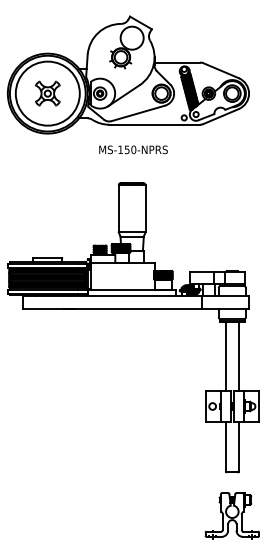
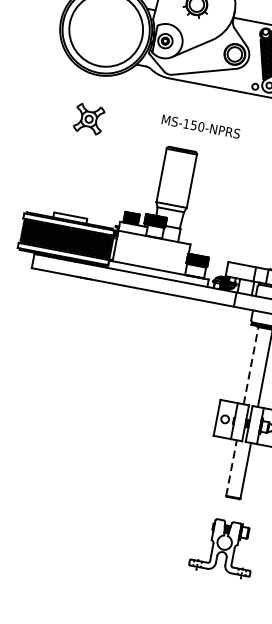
part: (47, 93) -> (88, 119), moved
text: (133, 149) -> (201, 126), moved
line: (226, 356) -> (251, 365), solid -> dashed
line: (226, 446) -> (232, 467), solid -> dashed

